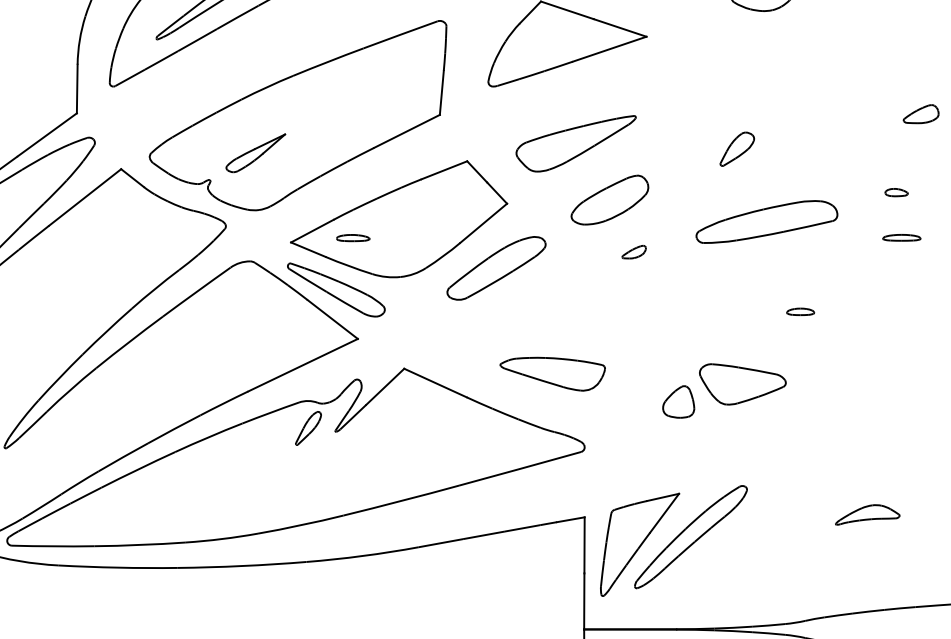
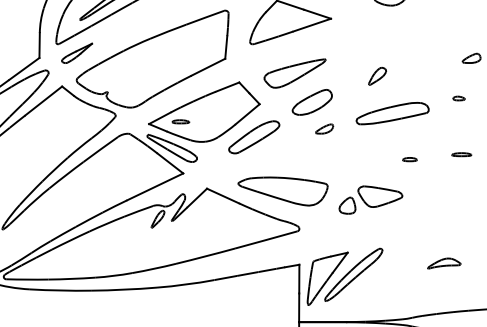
part: (256, 151) -> (77, 52), moved
part: (901, 237) -> (461, 154), moved
part: (633, 251) -> (324, 128), size x1.43
part: (551, 374) -> (282, 191), size x1.67

